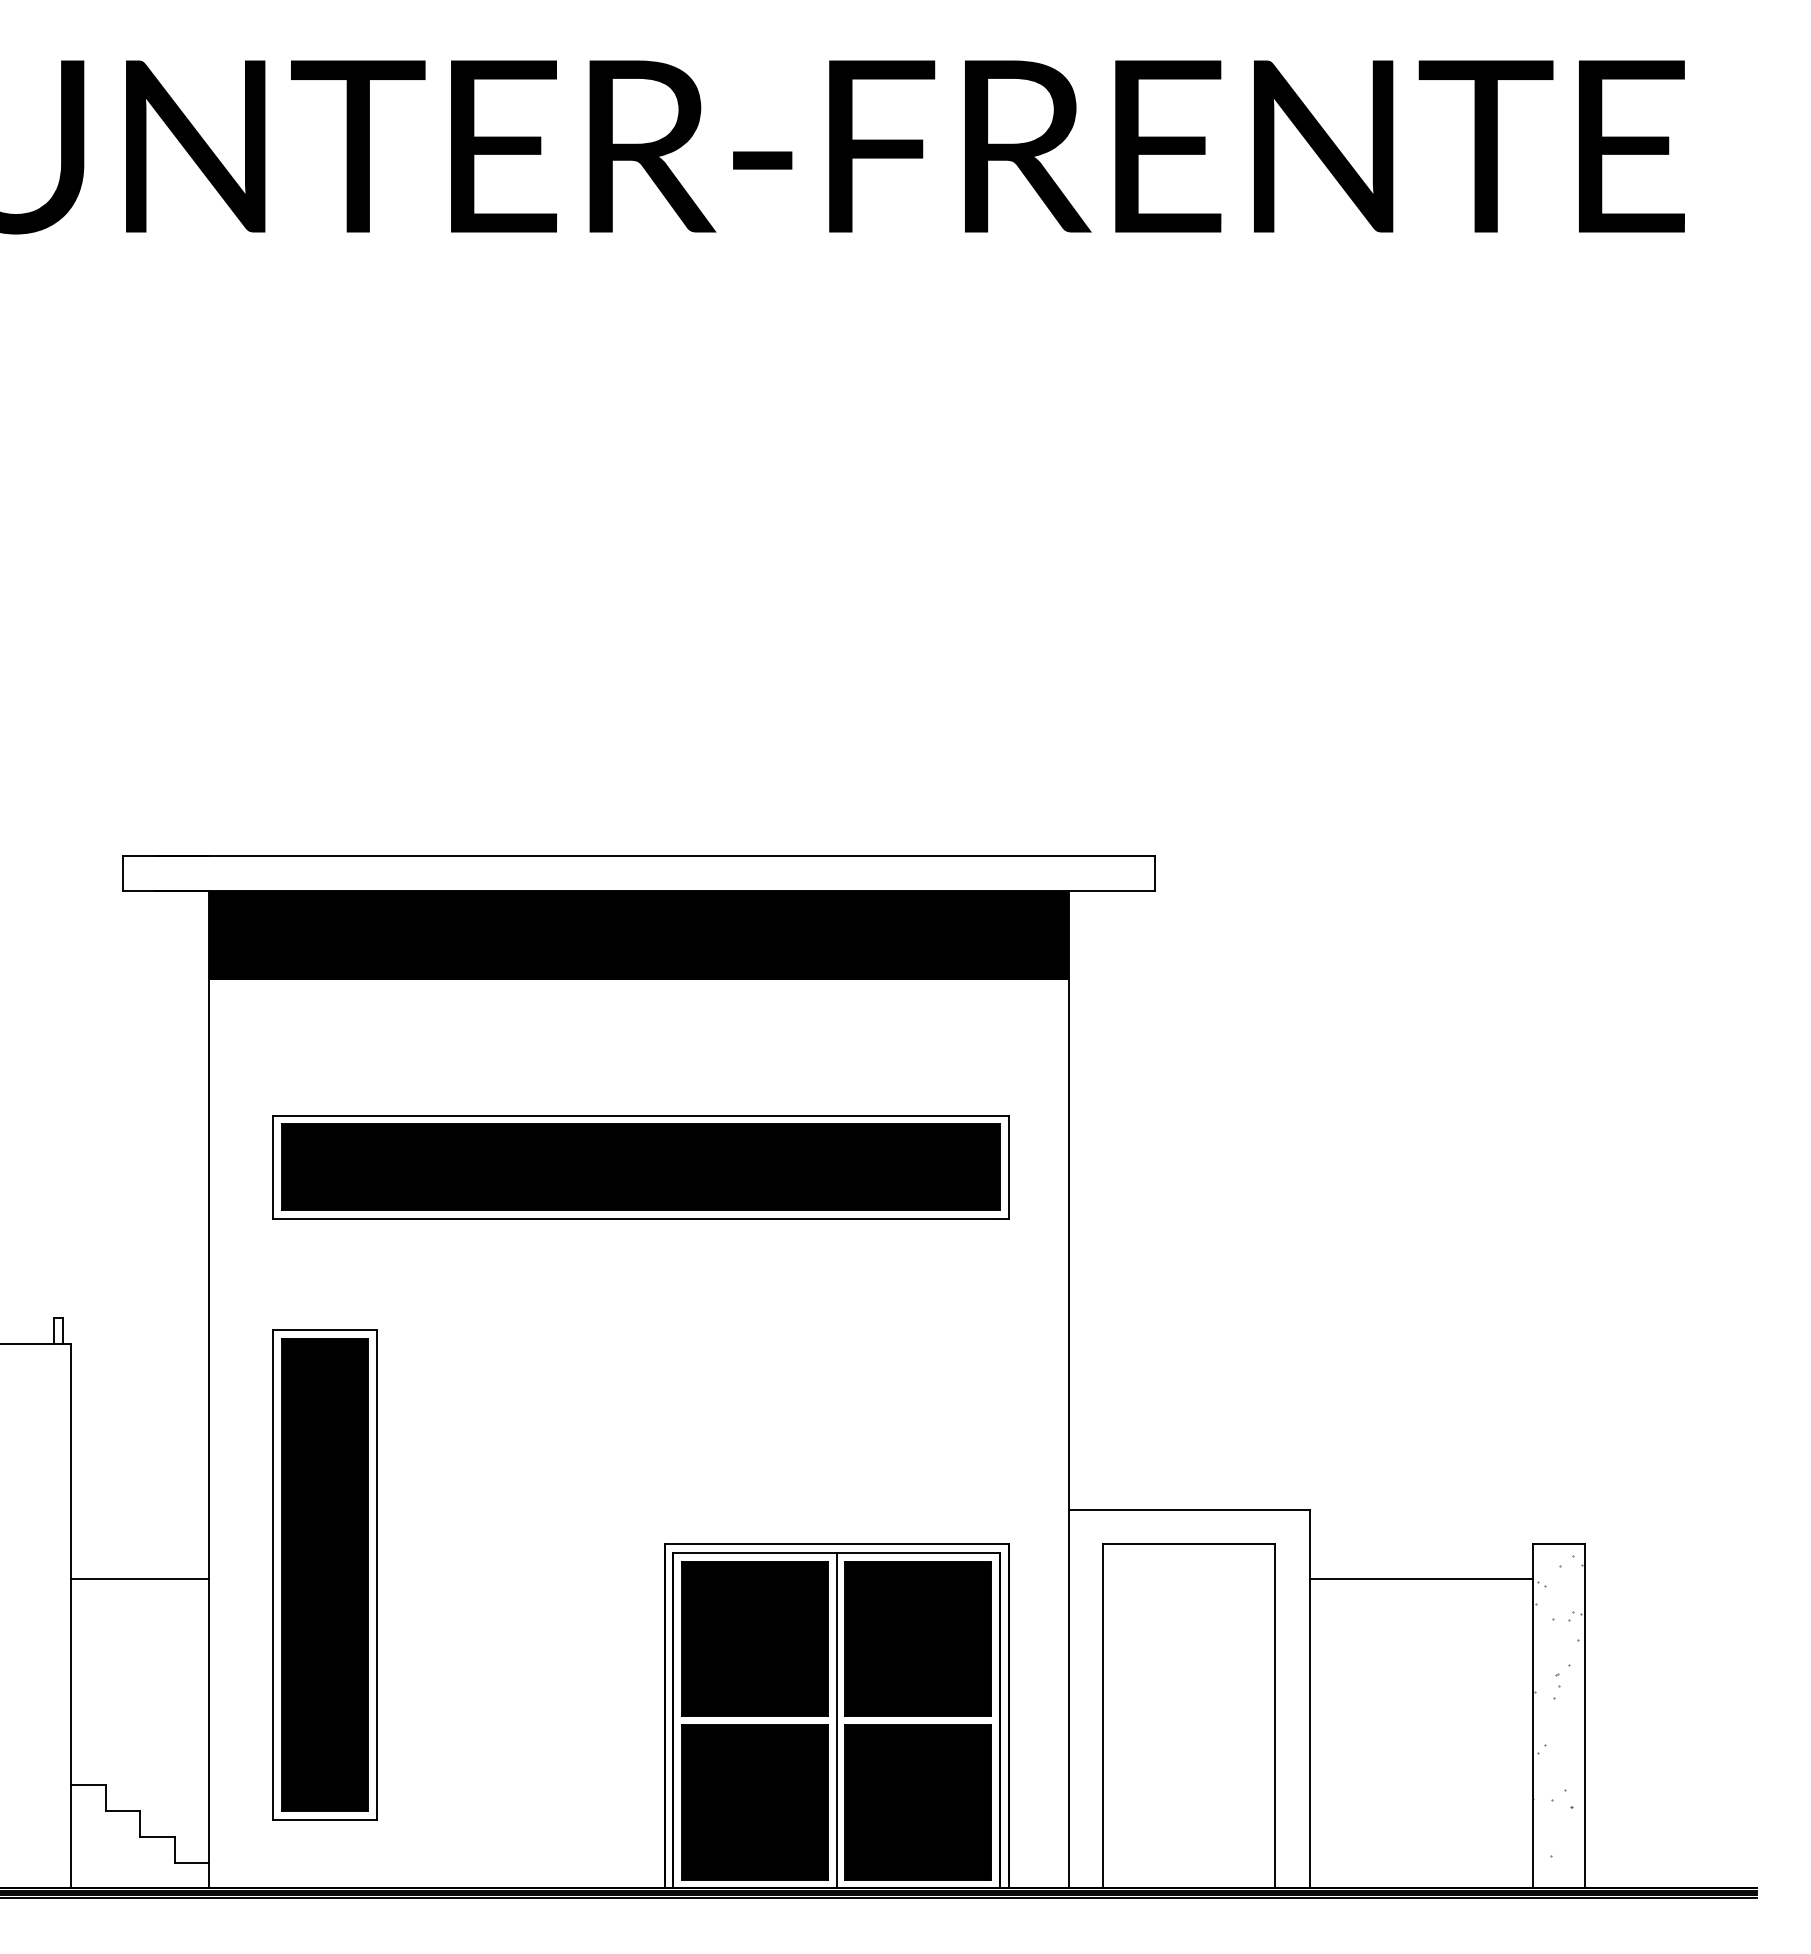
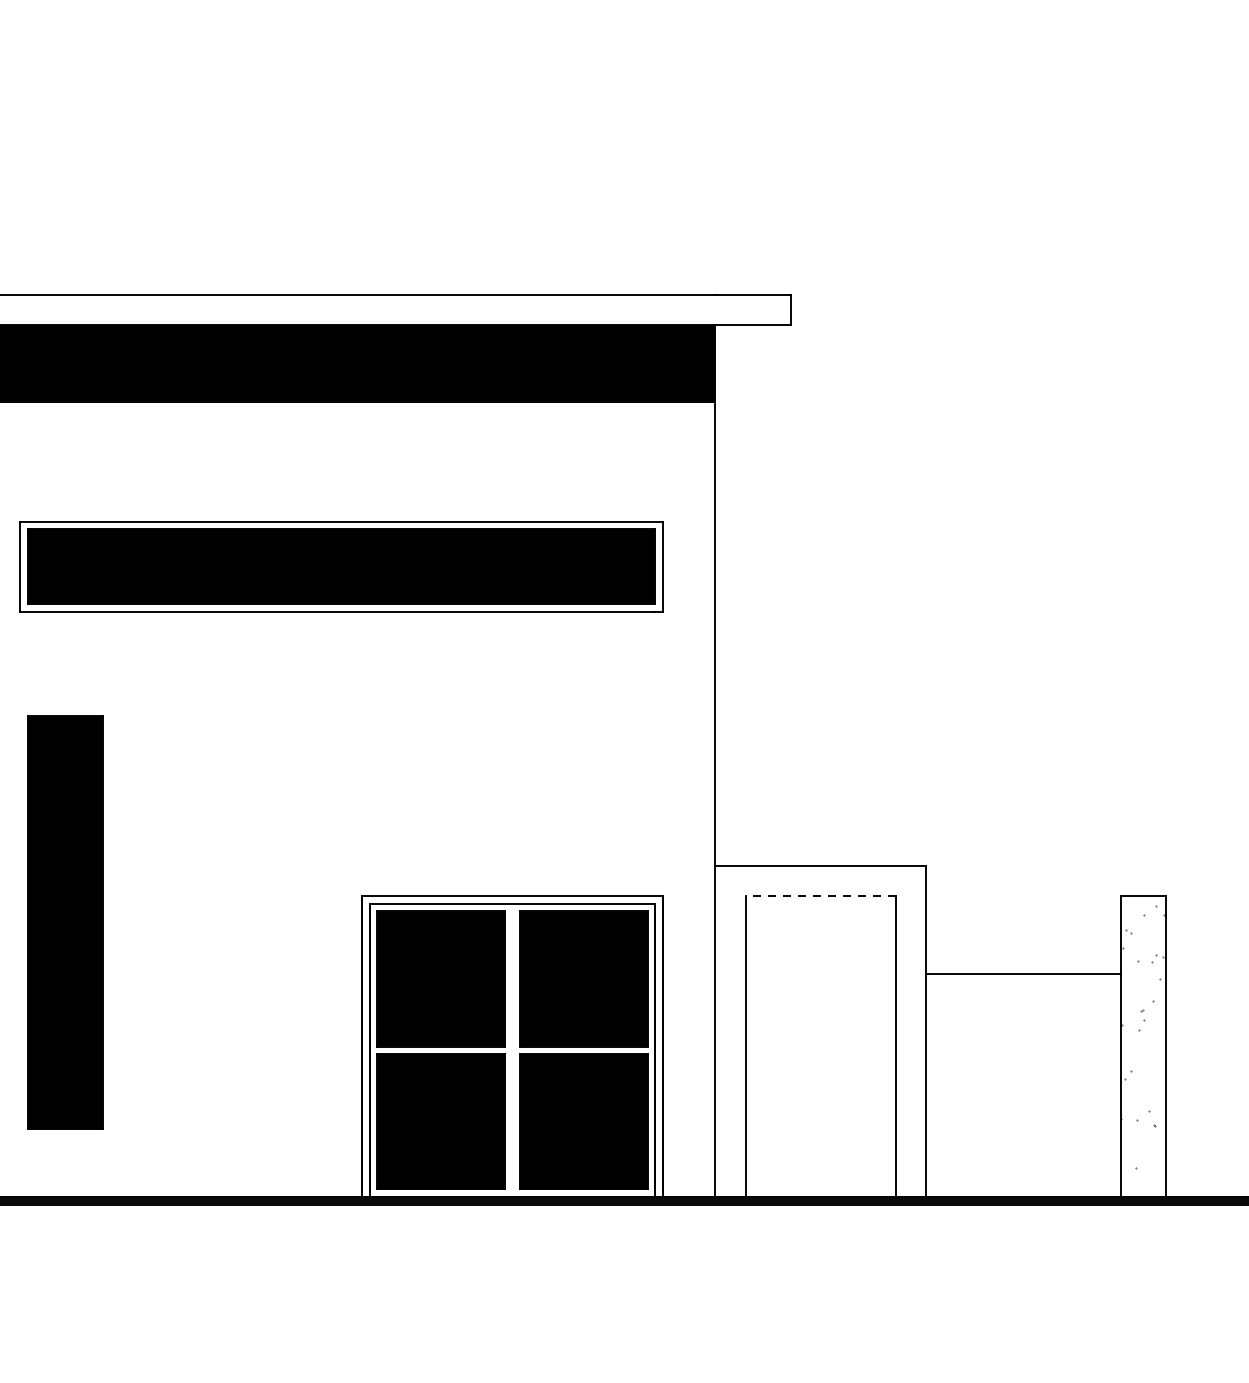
line: (1189, 1544) -> (820, 896), solid -> dashed
part: (324, 1574) -> (65, 922), removed
line: (1421, 1578) -> (1023, 974), moved
line: (836, 1720) -> (512, 1050), removed

